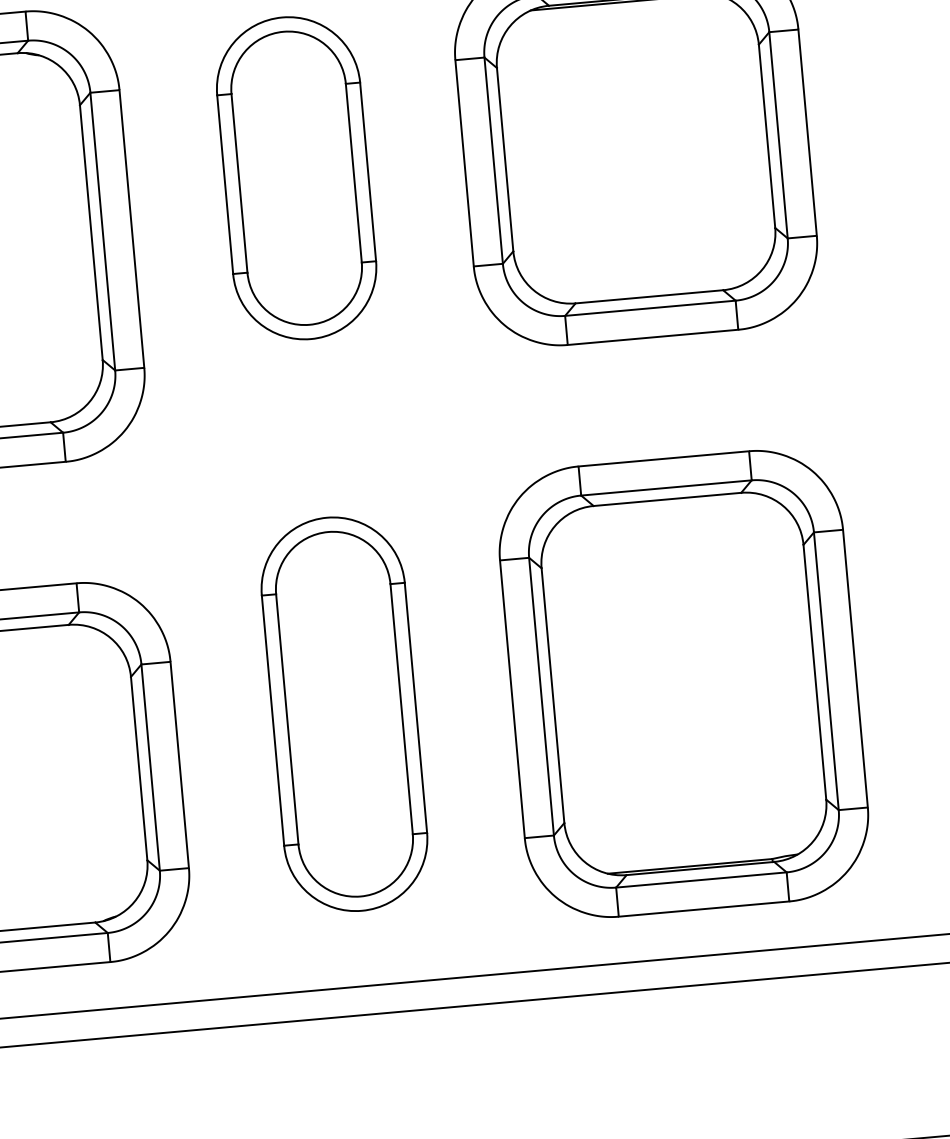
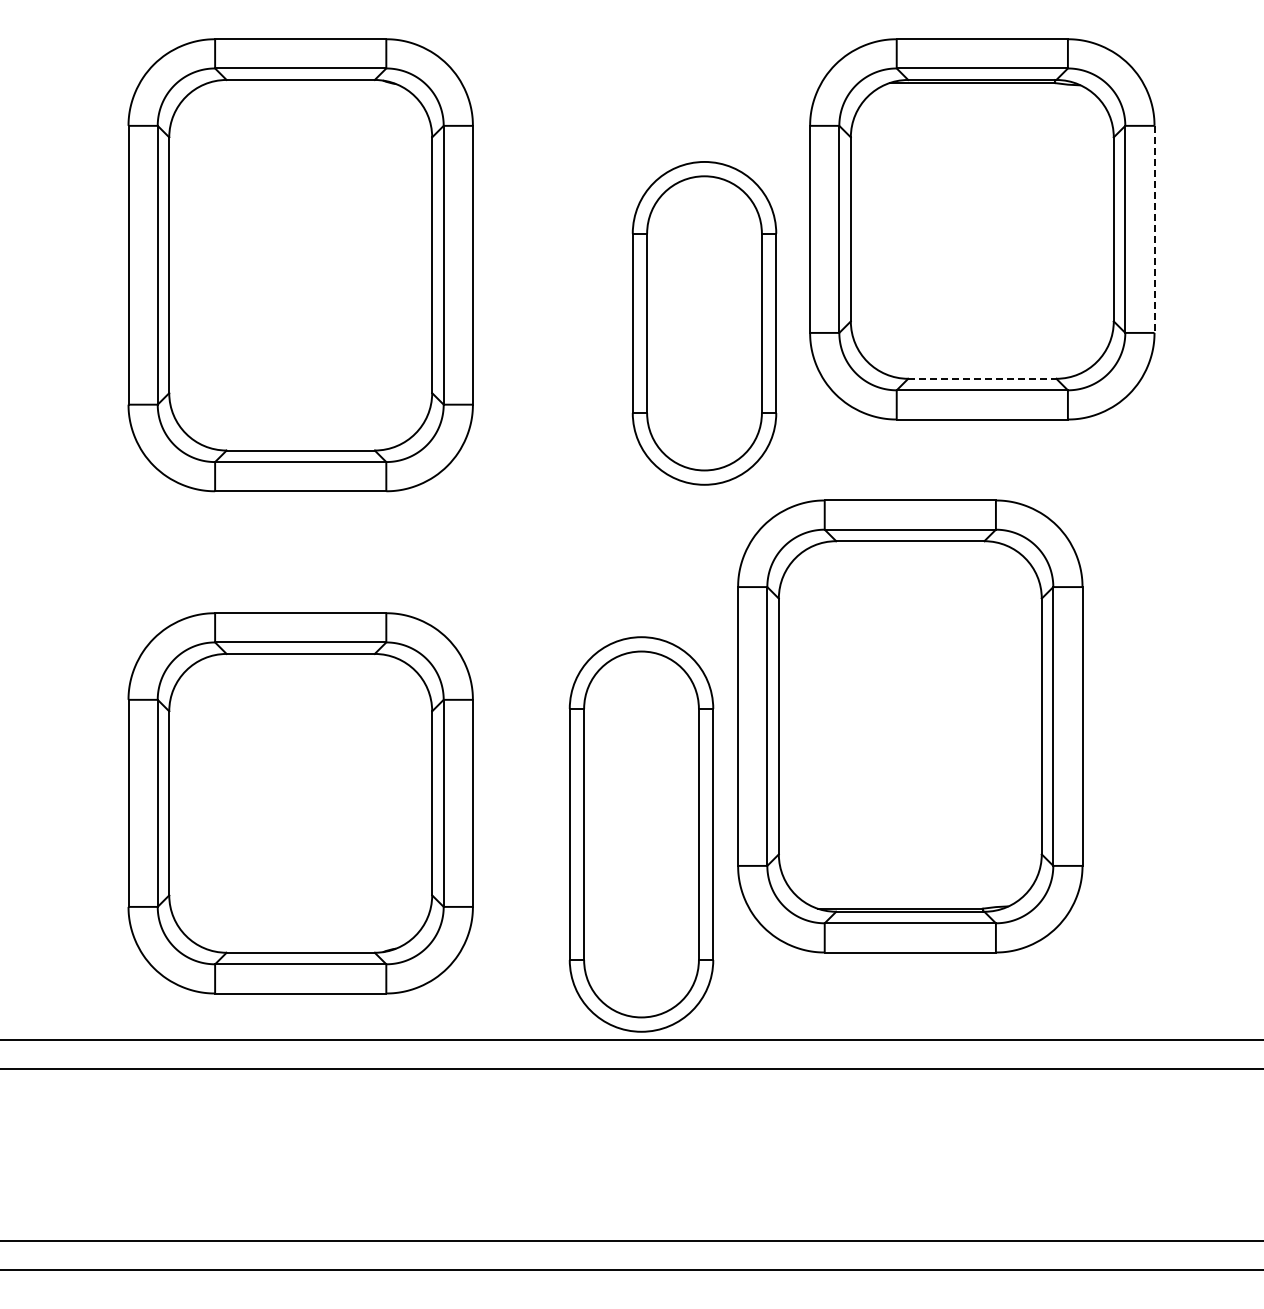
line: (807, 132) -> (1154, 229), solid -> dashed
part: (296, 178) -> (704, 323), moved
line: (649, 296) -> (982, 378), solid -> dashed
part: (684, 683) -> (910, 726), moved
part: (344, 714) -> (641, 834), moved

